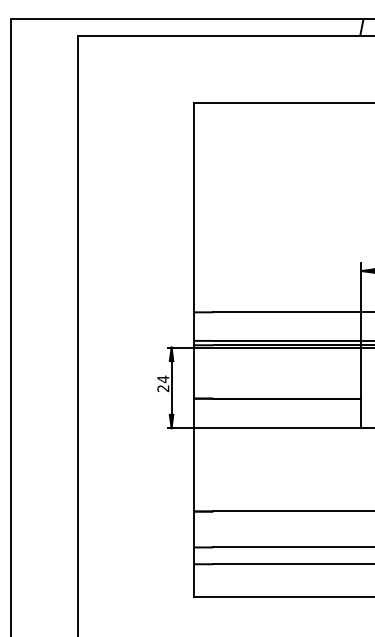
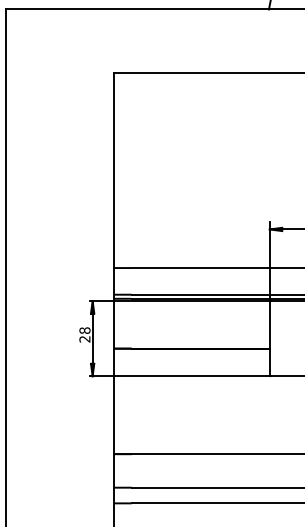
text: (163, 379) -> (85, 330), 24 -> 28

